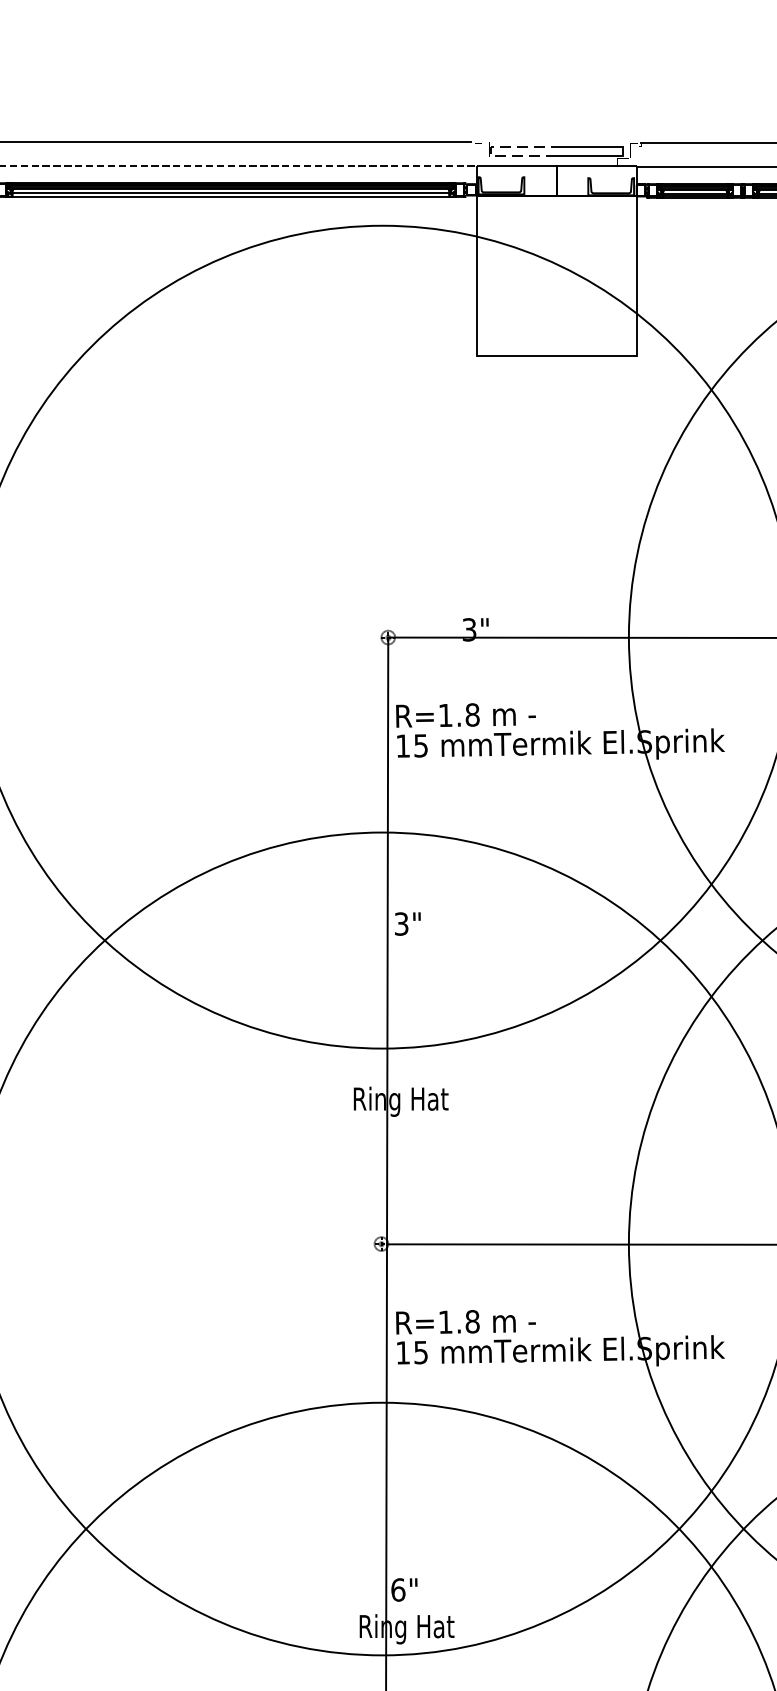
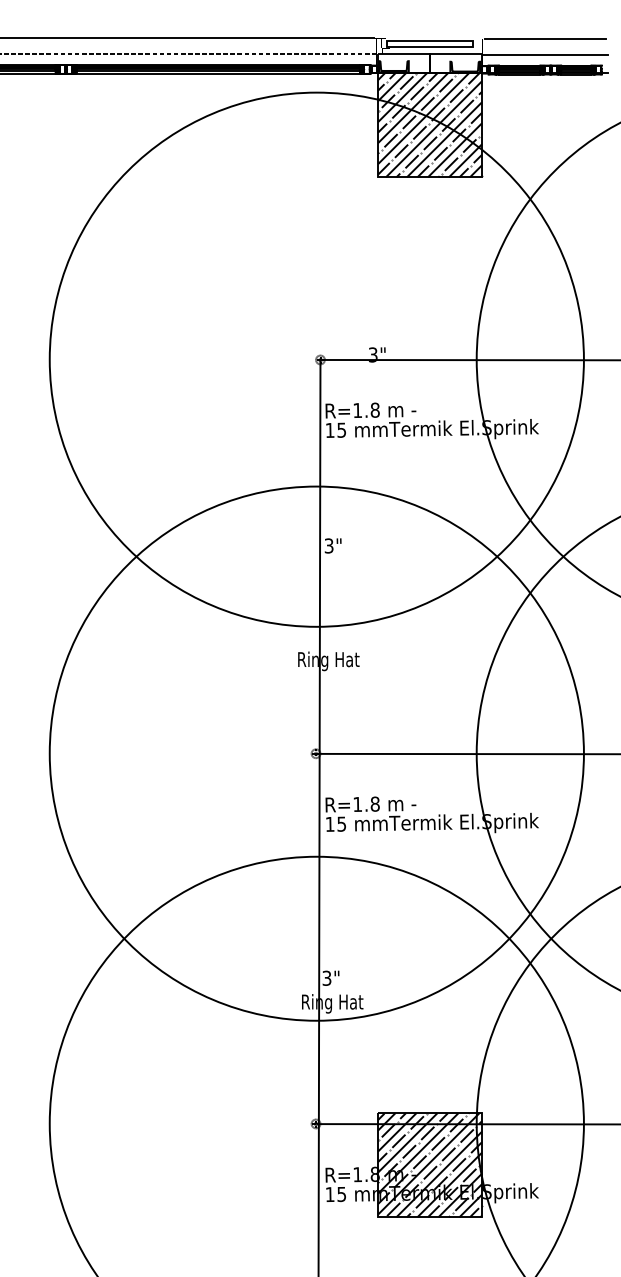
line: (491, 151) -> (387, 44), dashed -> solid
hatch: (557, 276) -> (430, 125), added
text: (397, 1588) -> (326, 977), 6" -> 3"

